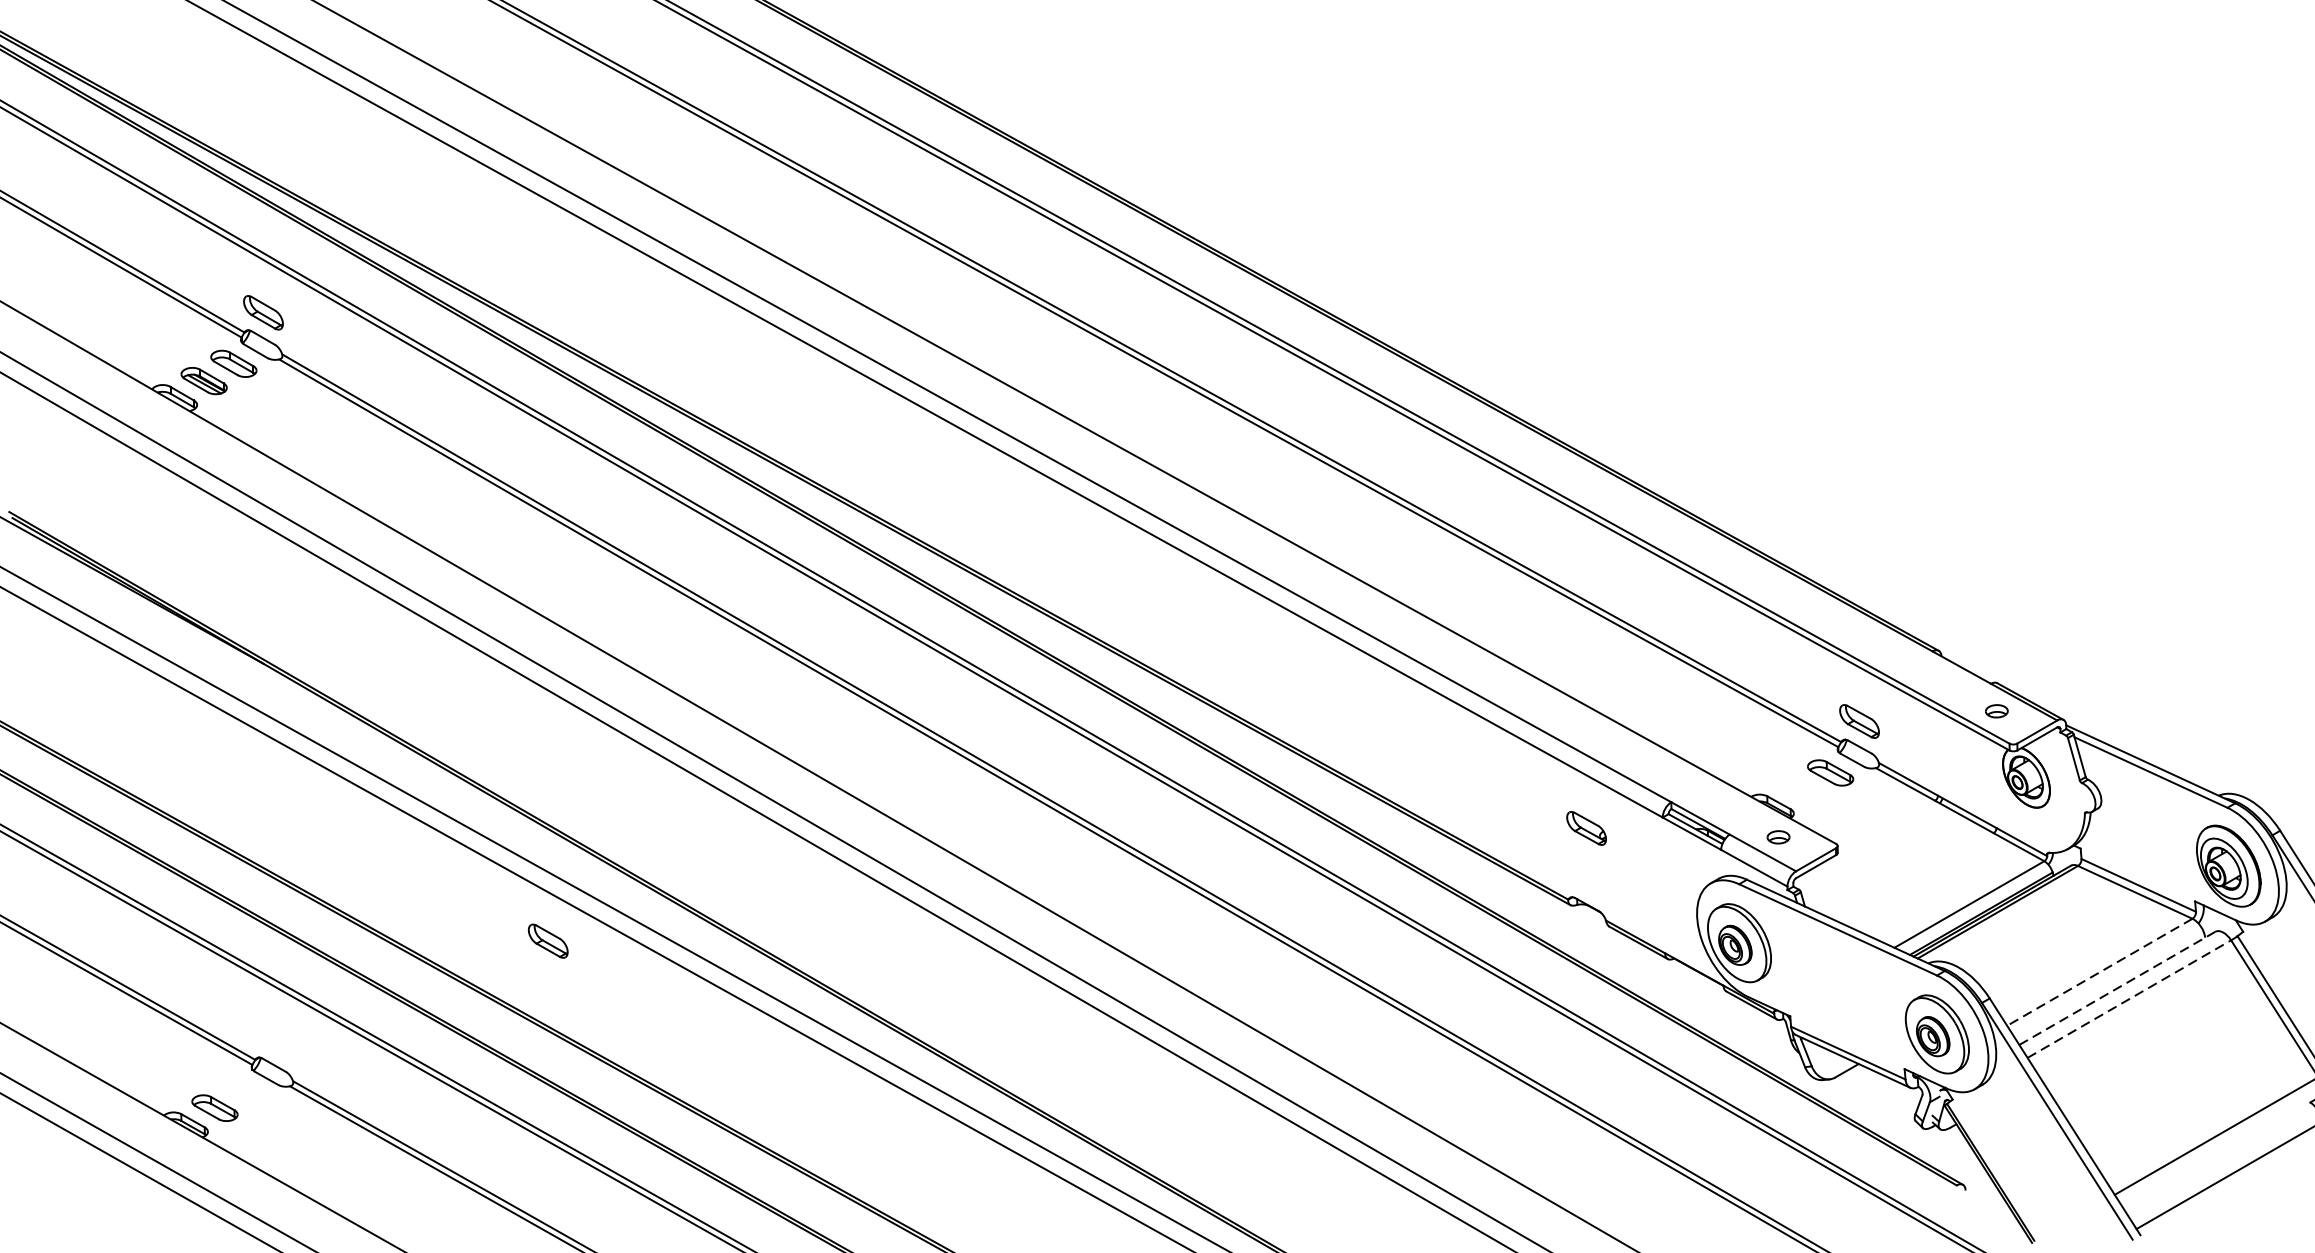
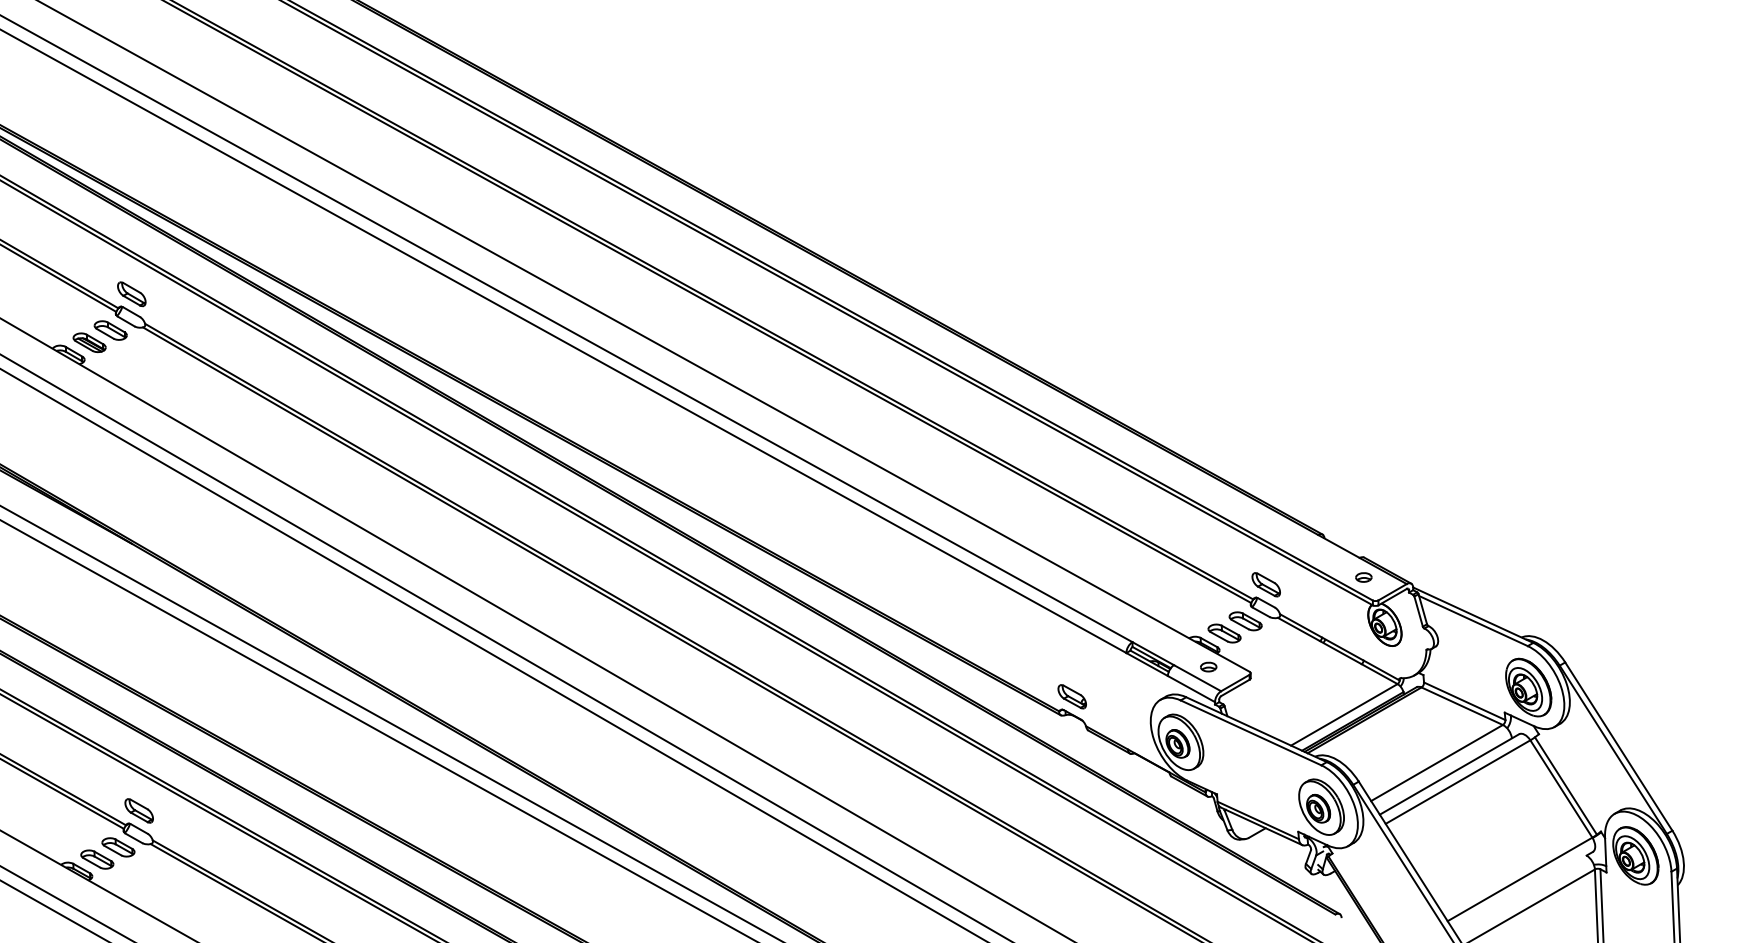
part: (1800, 790) -> (1224, 633), added
part: (1585, 828) -> (1071, 696), moved
part: (547, 940) -> (138, 810), moved
line: (2099, 972) -> (1436, 763), dashed -> solid
line: (2117, 988) -> (1449, 774), dashed -> solid
line: (2130, 999) -> (1458, 782), dashed -> solid
part: (244, 1091) -> (118, 847), added

